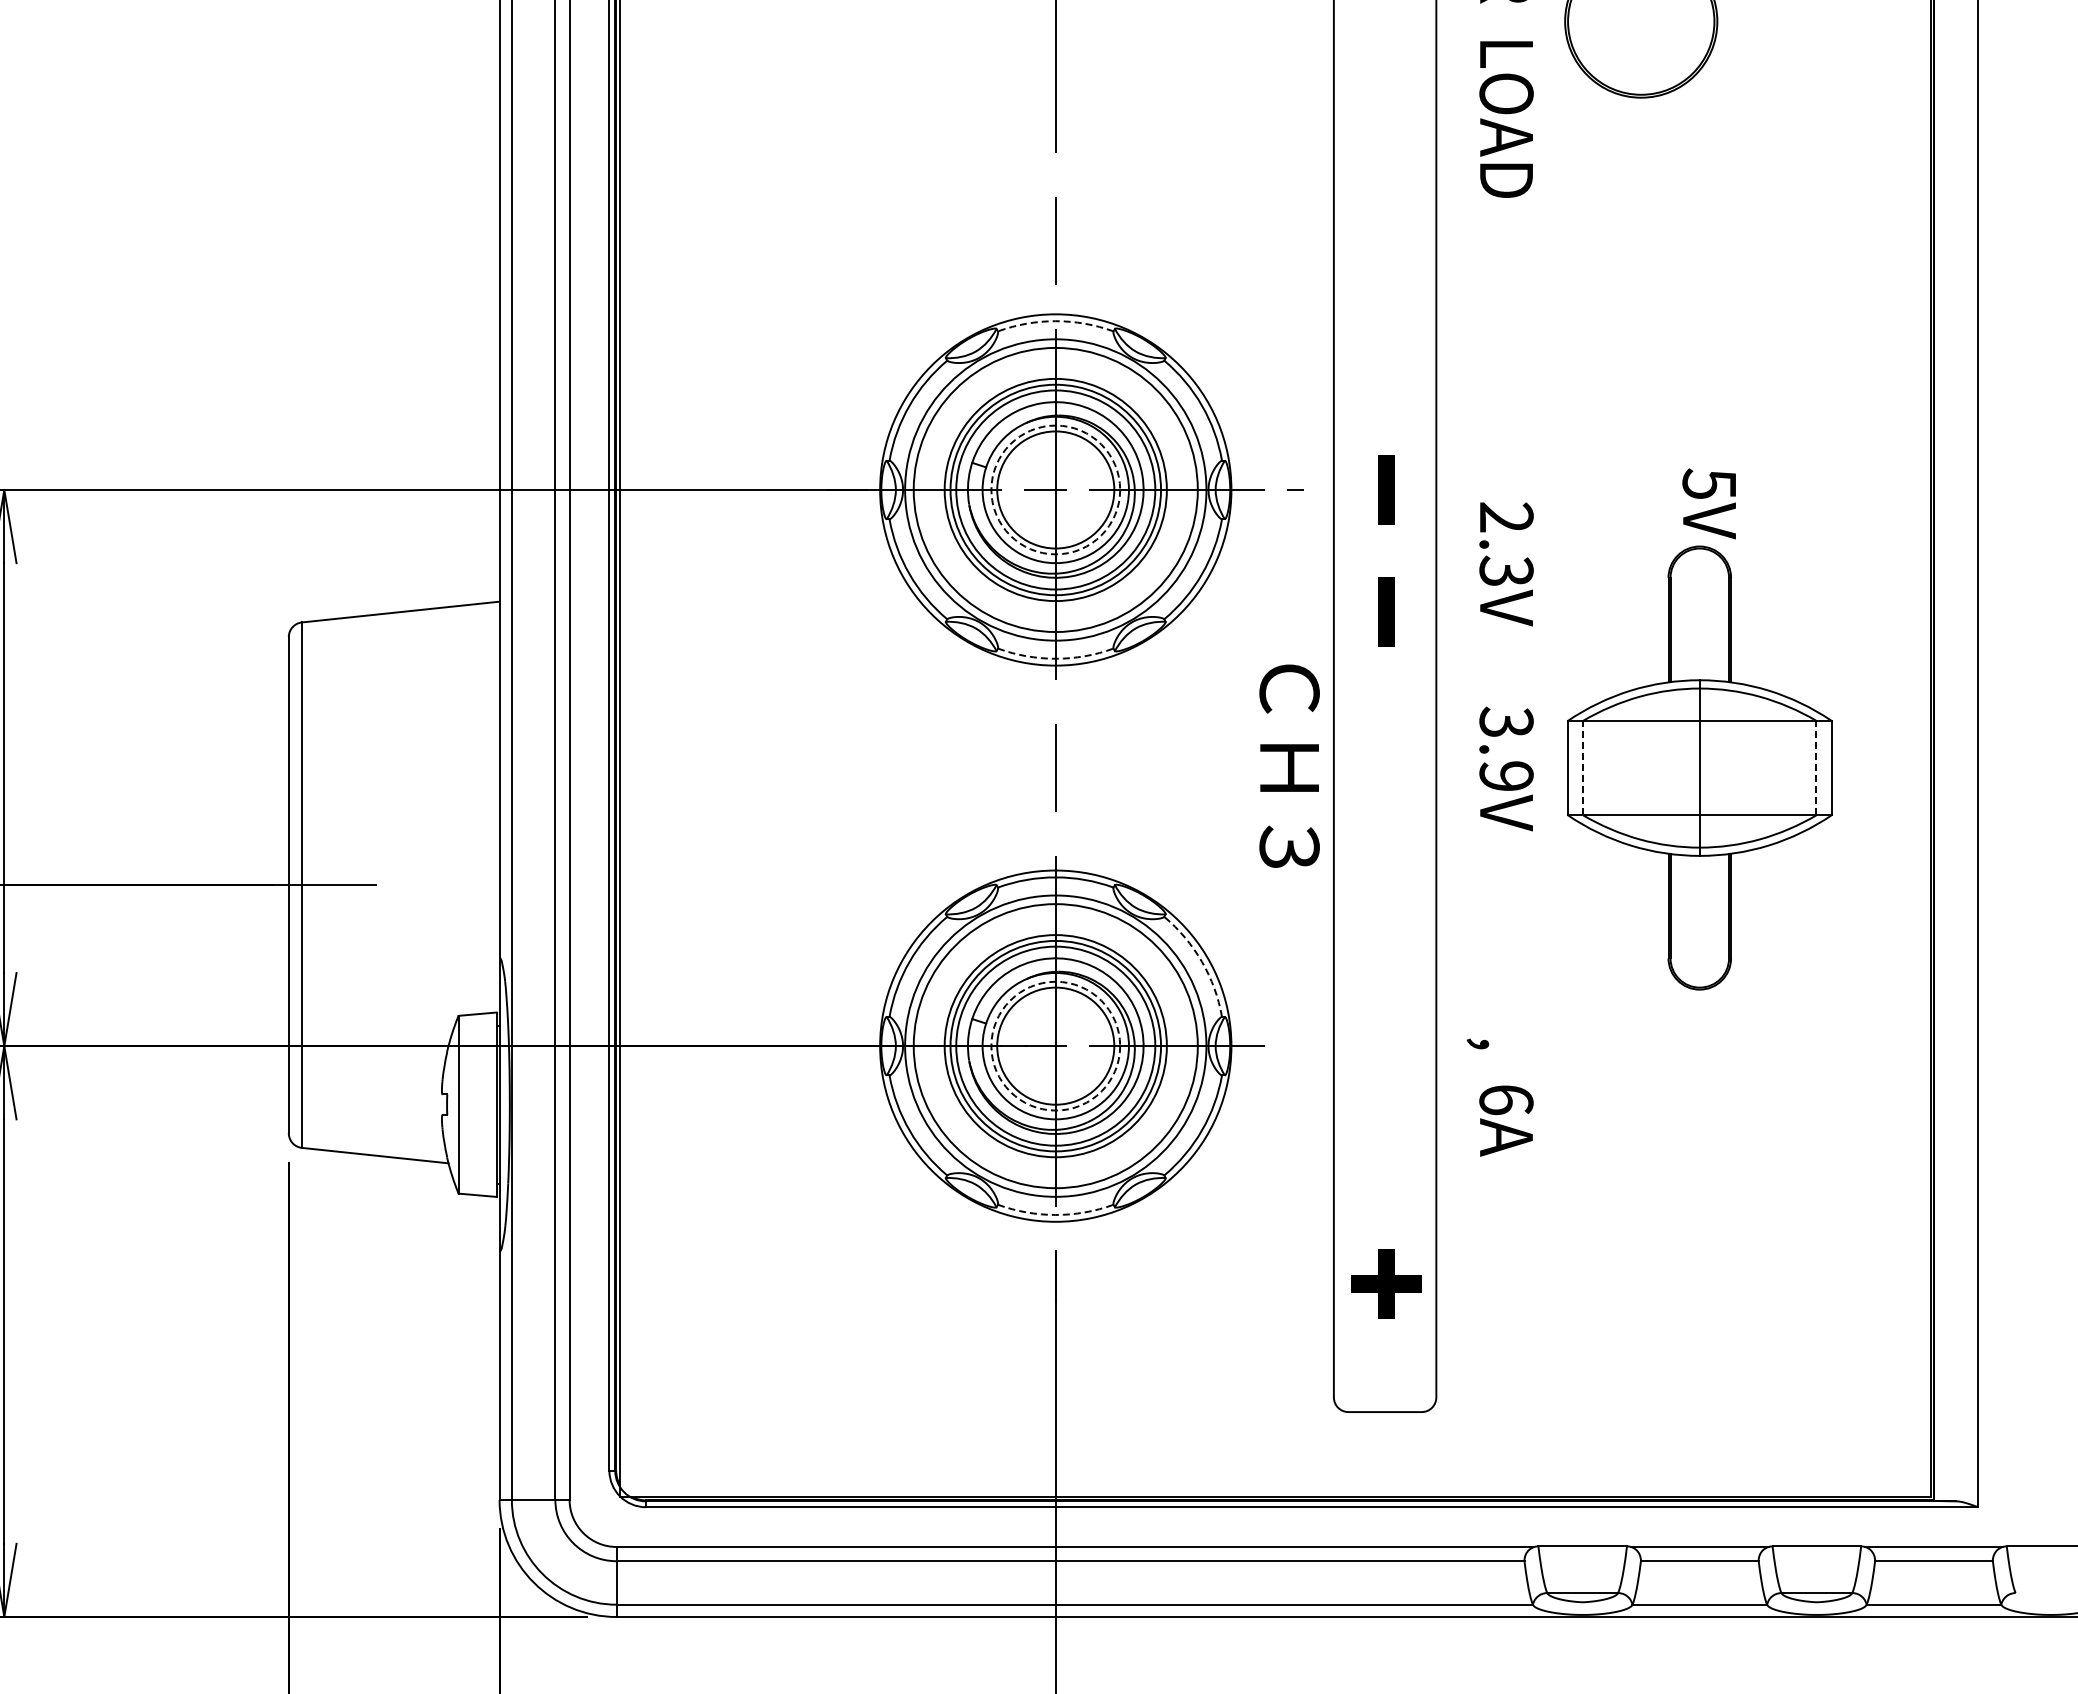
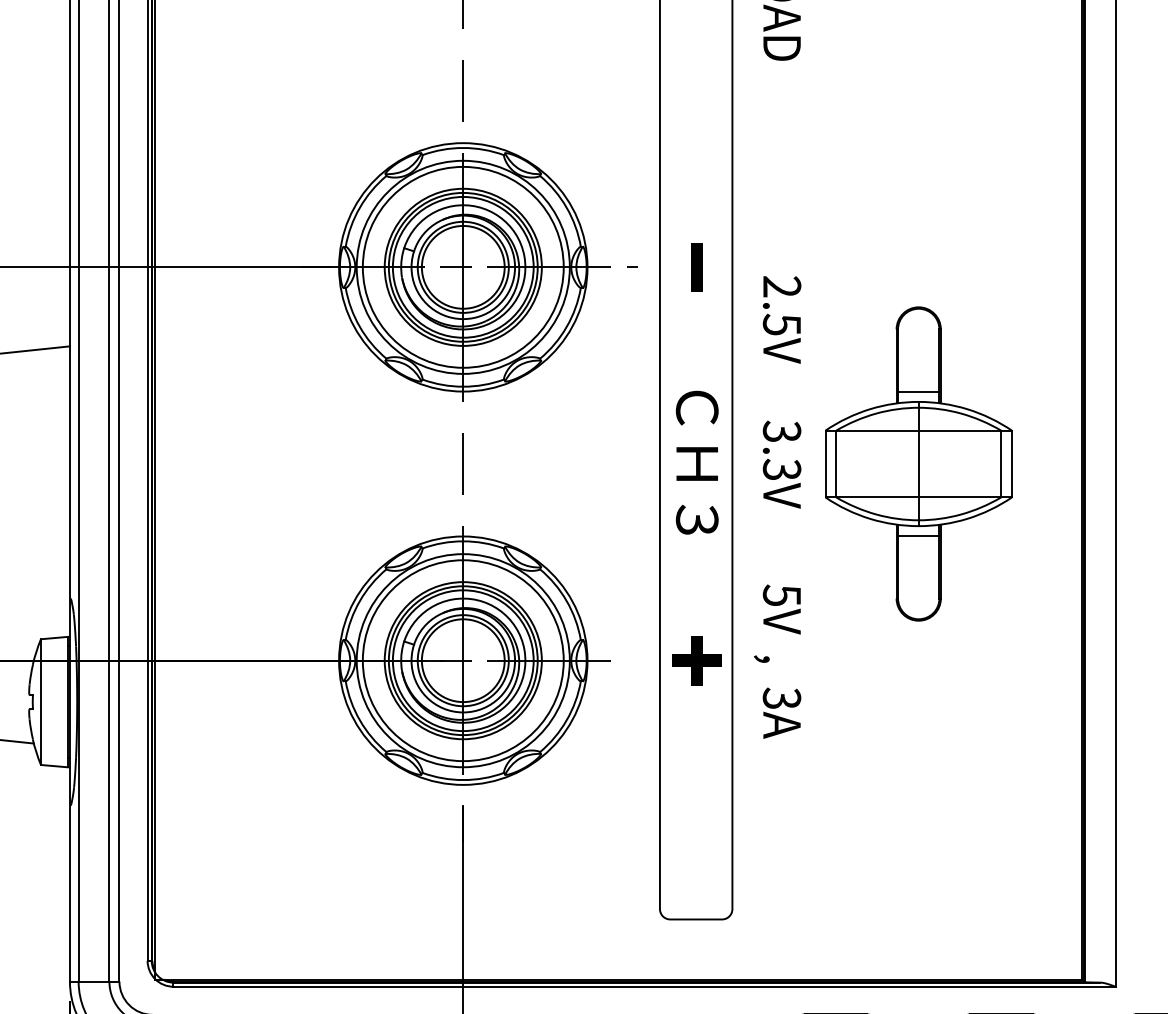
arc: (1055, 321) -> (463, 148), dashed -> solid
circle: (1055, 489) -> (463, 267), dashed -> solid
text: (1708, 503) -> (781, 609), moved
text: (1506, 570) -> (782, 324), 2.3V -> 2.5V
line: (1386, 611) -> (697, 353), removed
arc: (1055, 658) -> (463, 386), dashed -> solid
line: (1699, 665) -> (918, 391), added
text: (1289, 765) -> (697, 462), moved
line: (1583, 767) -> (836, 463), dashed -> solid
line: (1816, 767) -> (1001, 463), dashed -> solid
text: (1506, 775) -> (782, 469), 3.9V -> 3.3V
line: (1699, 870) -> (918, 536), added
arc: (1201, 961) -> (566, 600), dashed -> solid
circle: (1055, 1045) -> (463, 660), dashed -> solid
text: (1506, 1099) -> (782, 698), 6A -> 3A
arc: (1055, 1214) -> (463, 779), dashed -> solid
part: (1386, 1283) -> (697, 660), moved

